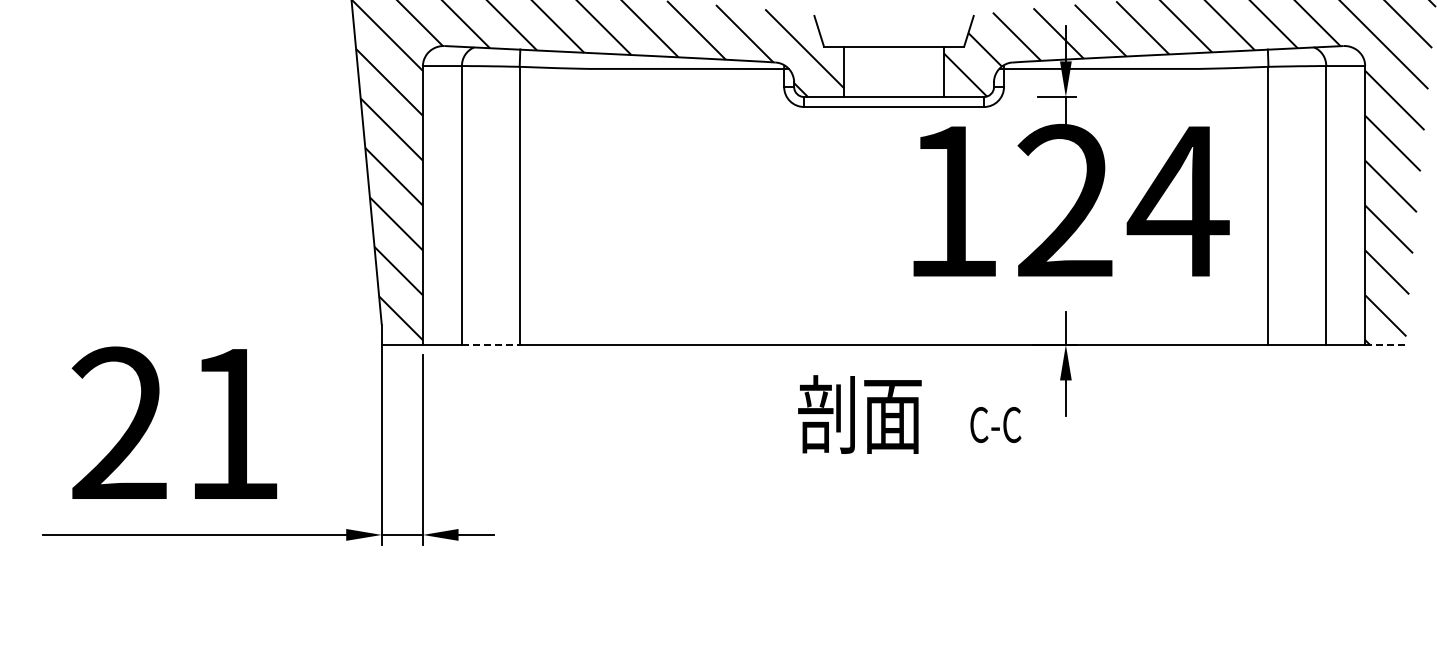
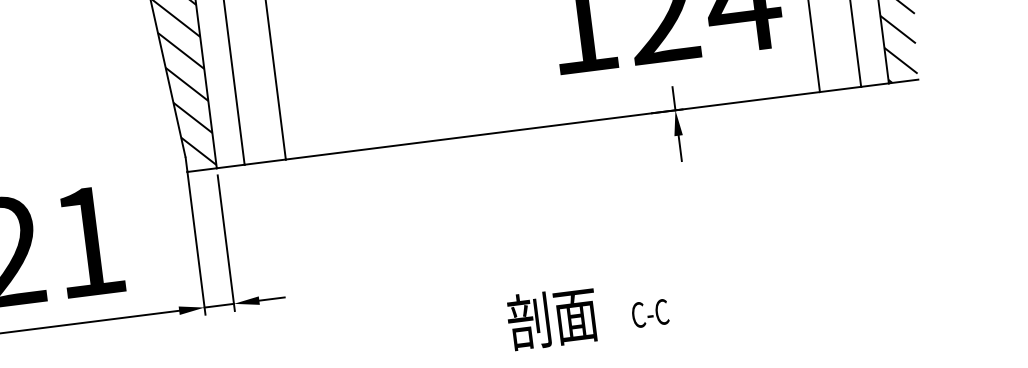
line: (490, 344) -> (264, 161), dashed -> solid
line: (1385, 344) -> (903, 81), dashed -> solid
text: (909, 414) -> (587, 313), moved

